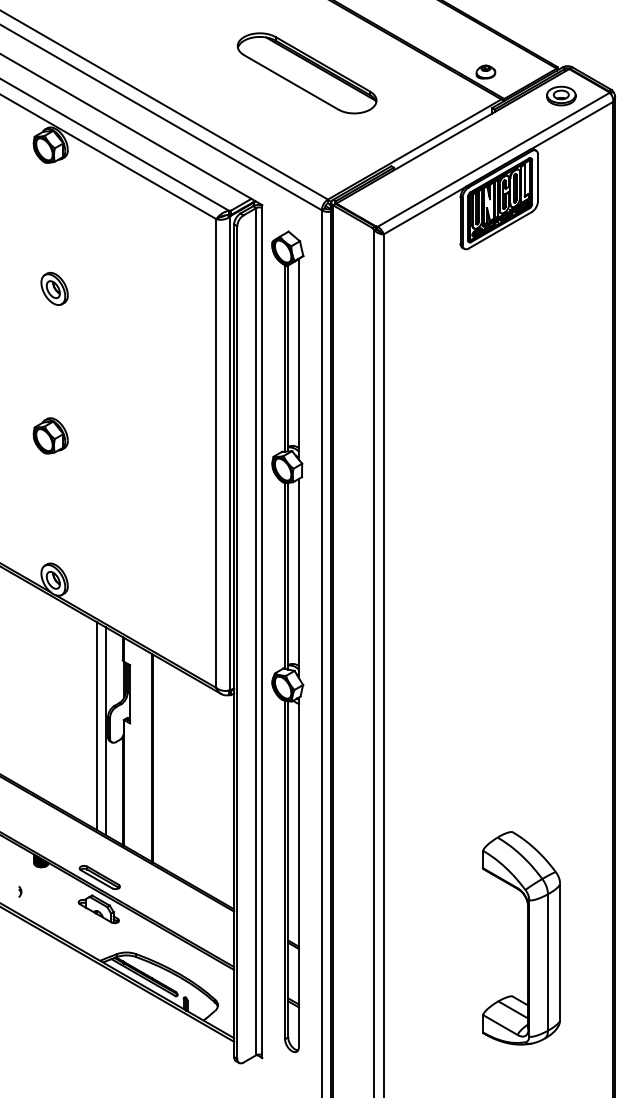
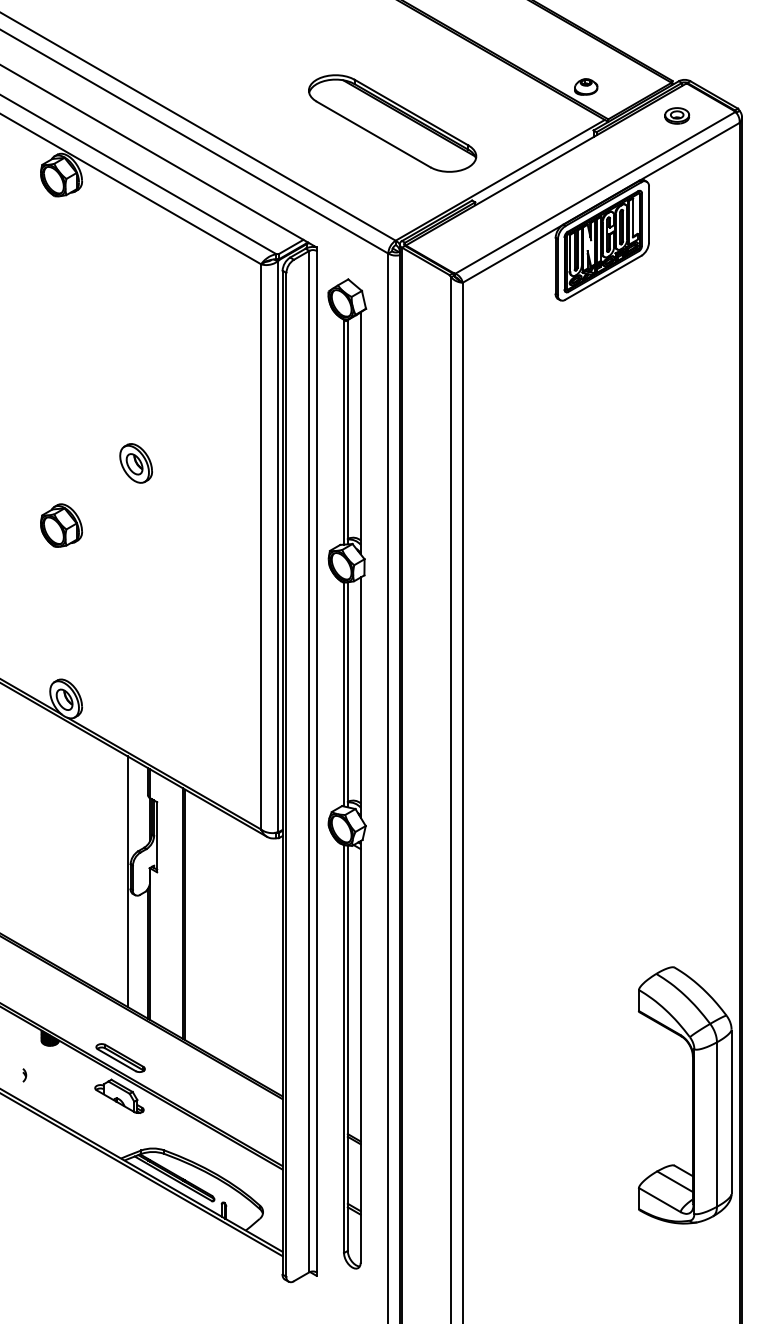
part: (307, 73) -> (392, 123), moved
part: (561, 95) -> (677, 115), size x0.7
part: (54, 288) -> (135, 463), moved
line: (96, 726) -> (116, 875), removed
part: (527, 938) -> (692, 1095), moved

